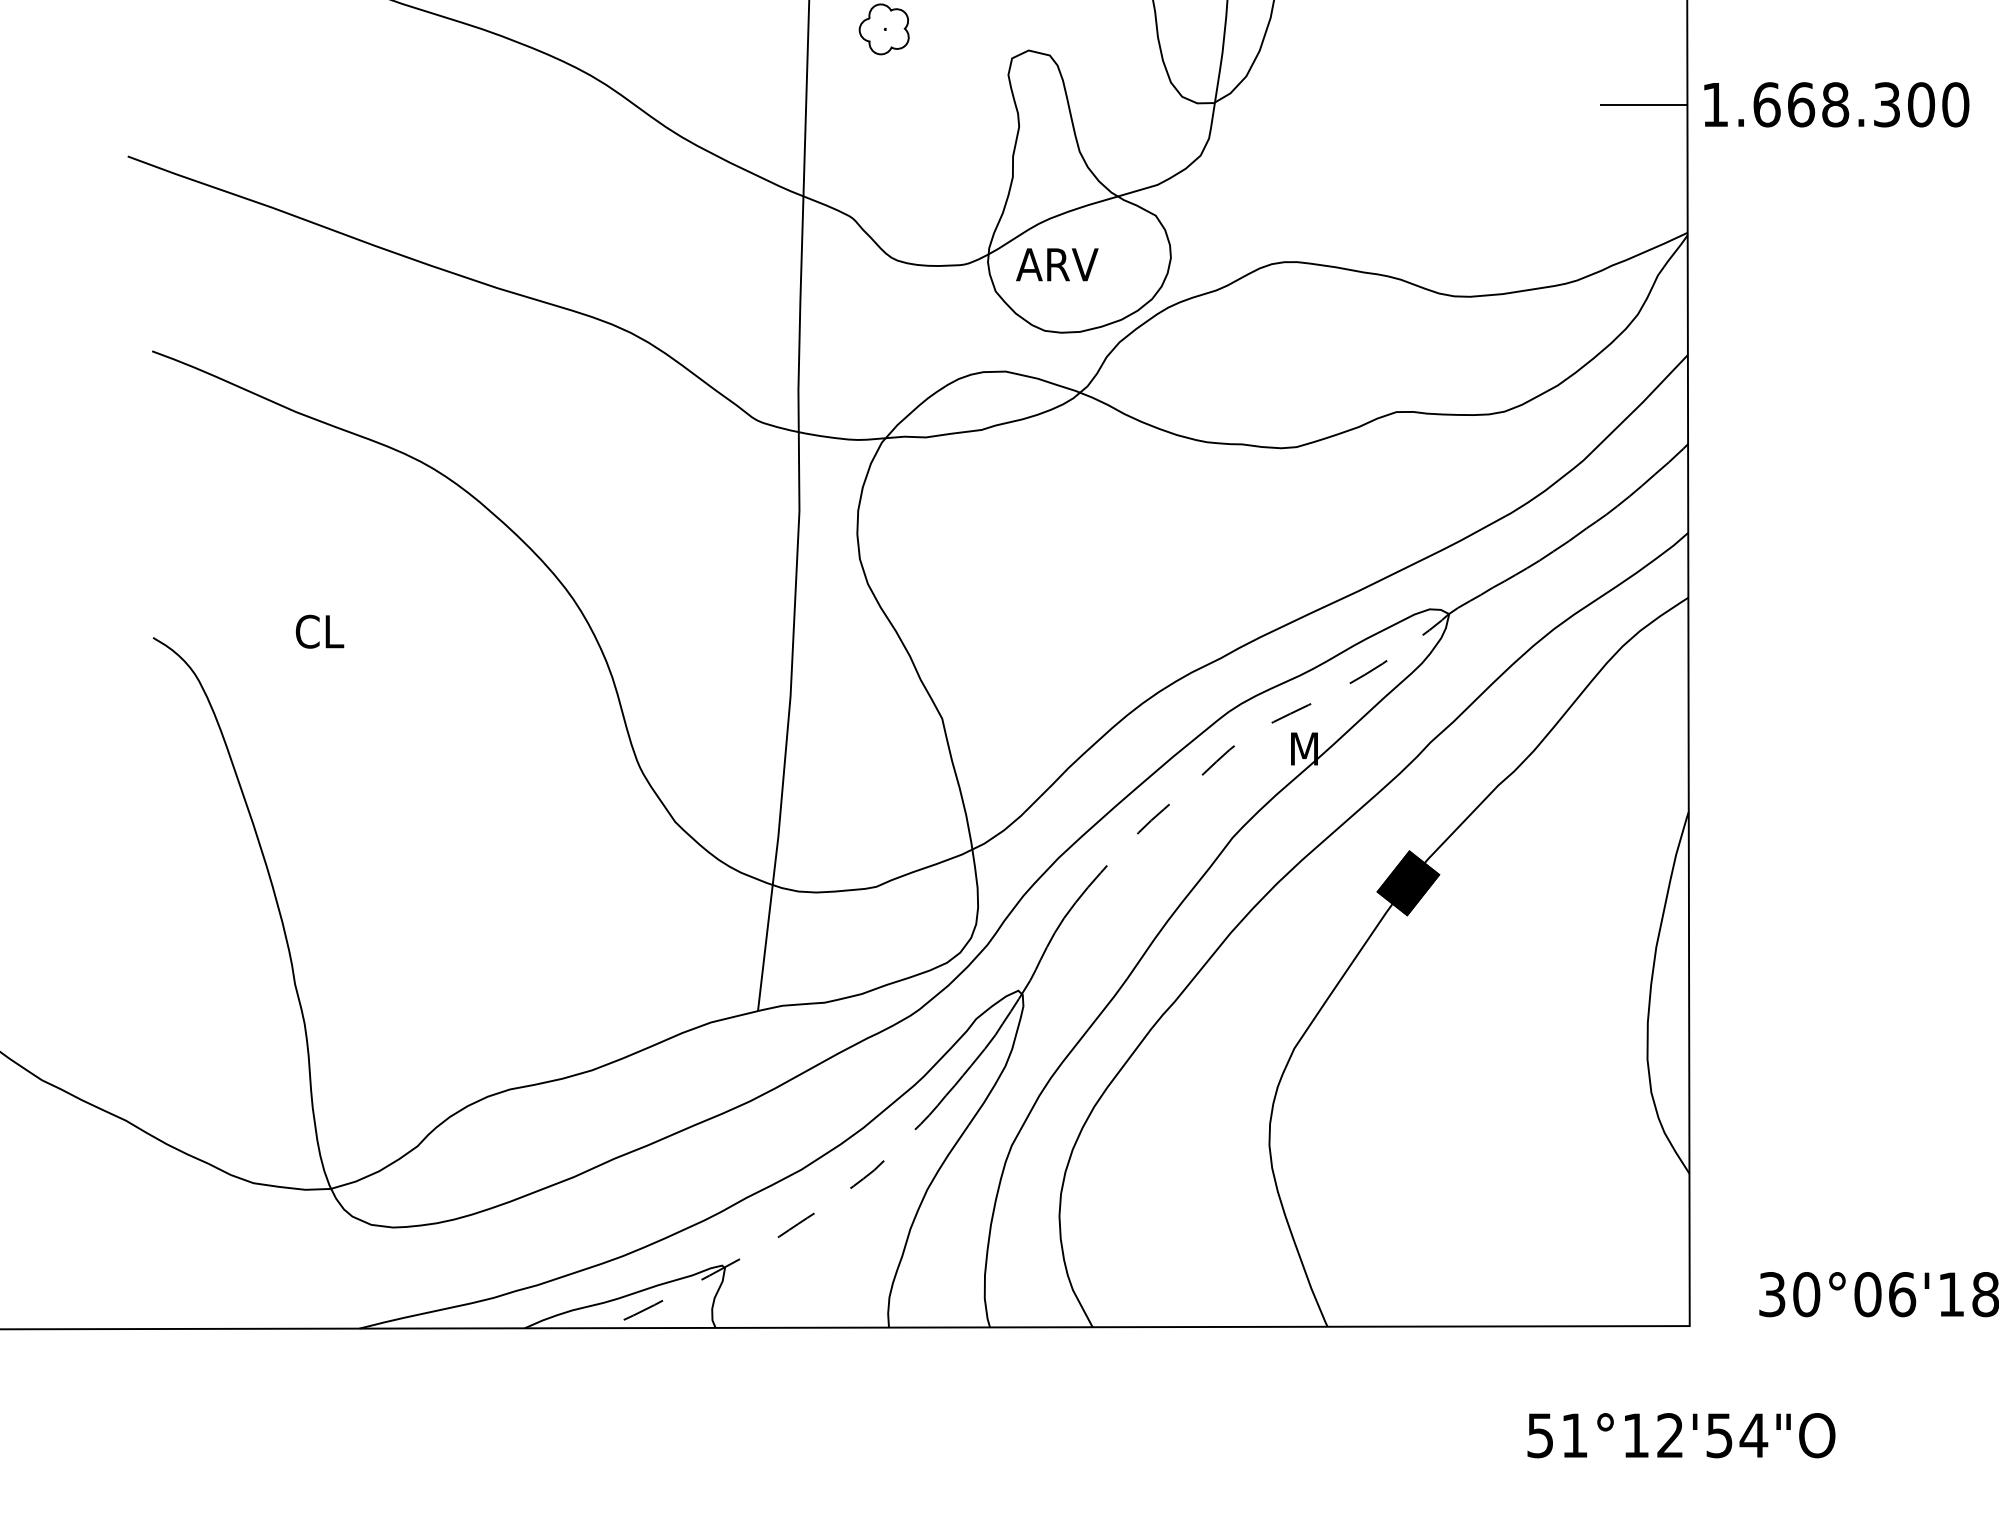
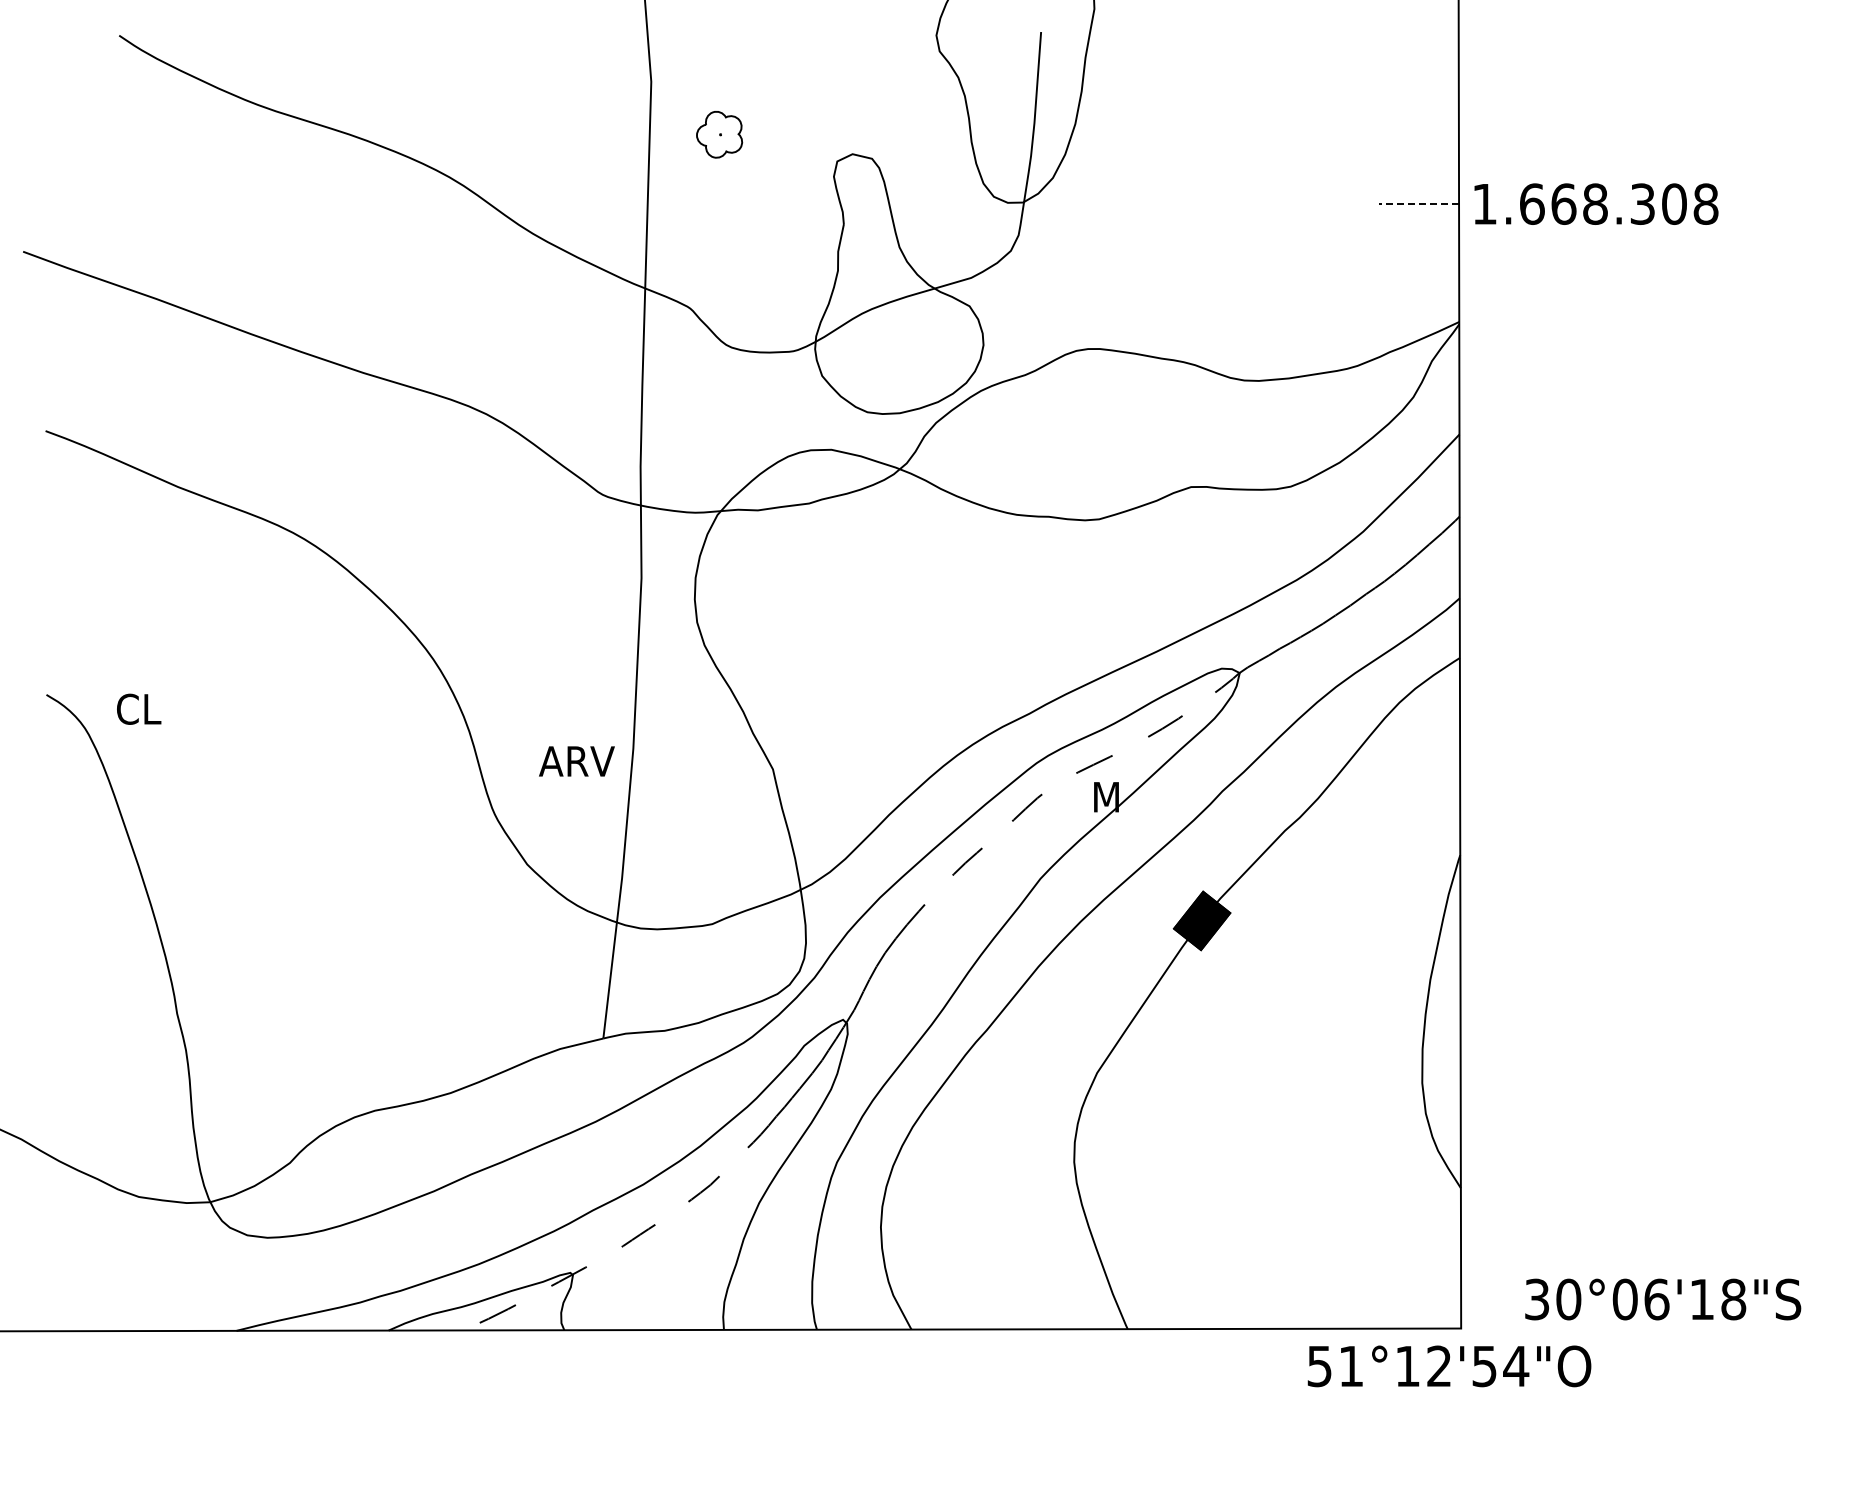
text: (1955, 104) -> (1705, 203), 1.668.300 -> 1.668.308
line: (1643, 105) -> (1418, 204), solid -> dashed
text: (1056, 264) -> (576, 761), moved
text: (320, 630) -> (139, 708), moved
text: (1681, 1435) -> (1449, 1366), moved

